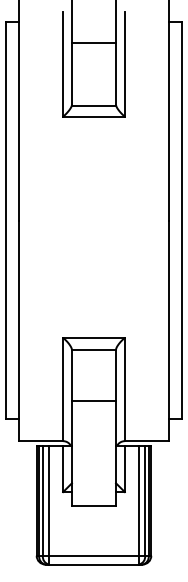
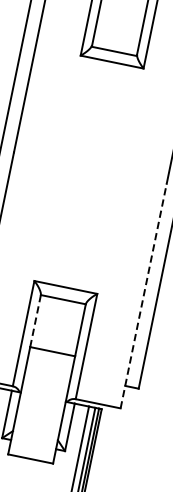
line: (168, 330) -> (143, 295), solid -> dashed
line: (71, 374) -> (35, 320), solid -> dashed

